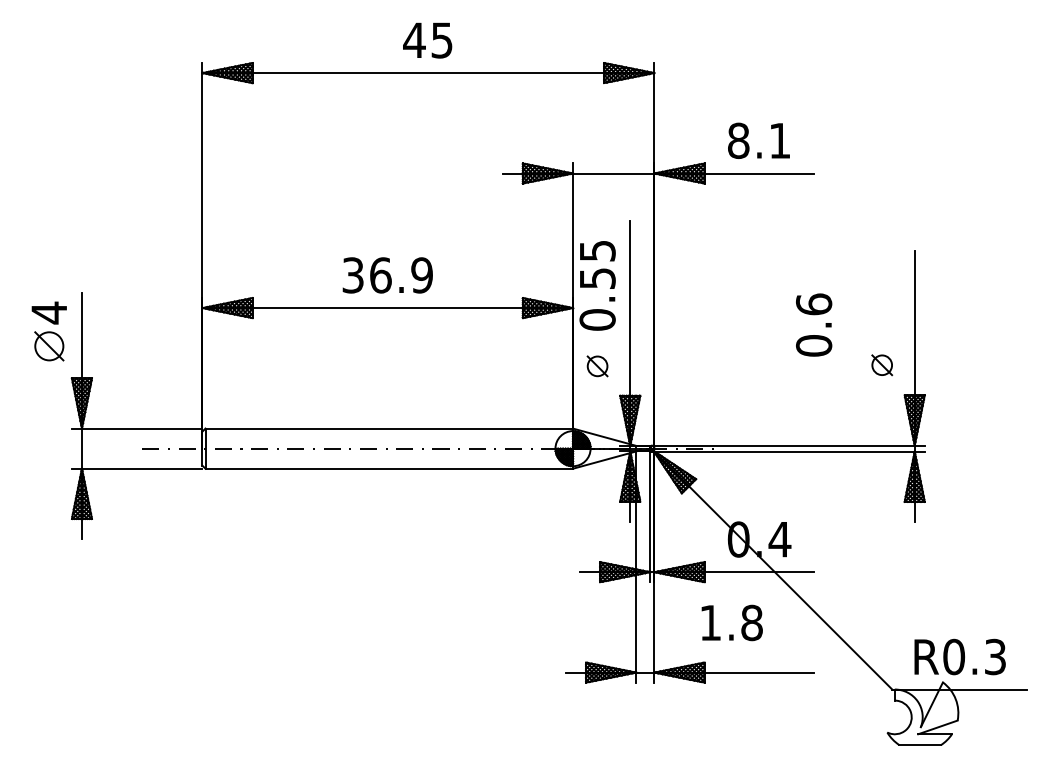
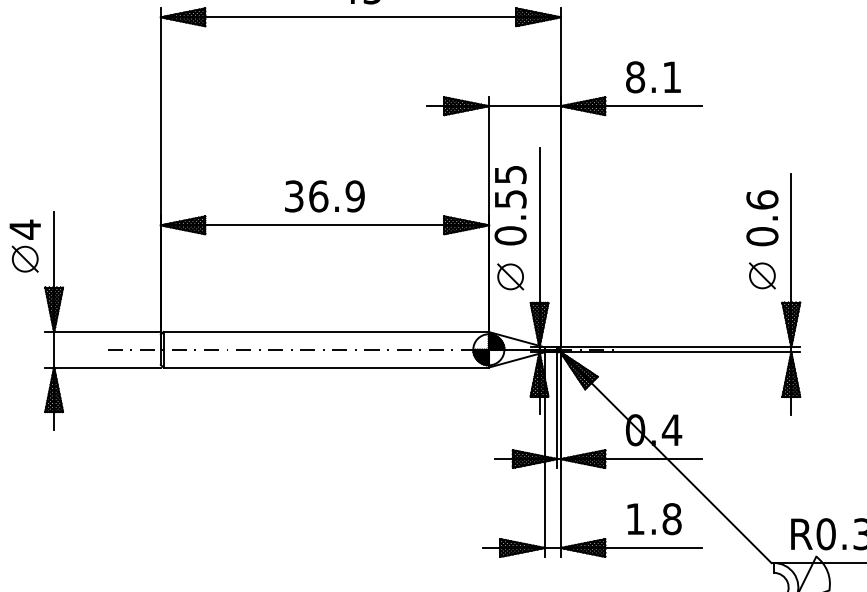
text: (814, 324) -> (762, 217), moved
part: (882, 365) -> (762, 276), size x1.43
part: (597, 366) -> (510, 277), size x1.43
text: (731, 622) -> (653, 518), moved

